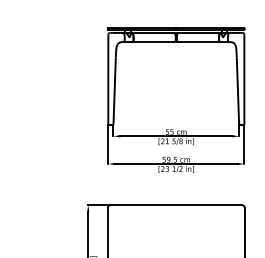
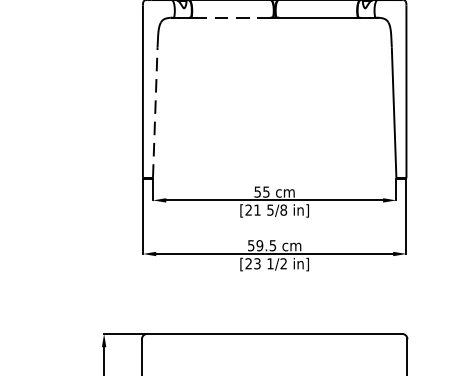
line: (154, 42) -> (232, 18), solid -> dashed
line: (114, 91) -> (154, 113), solid -> dashed

